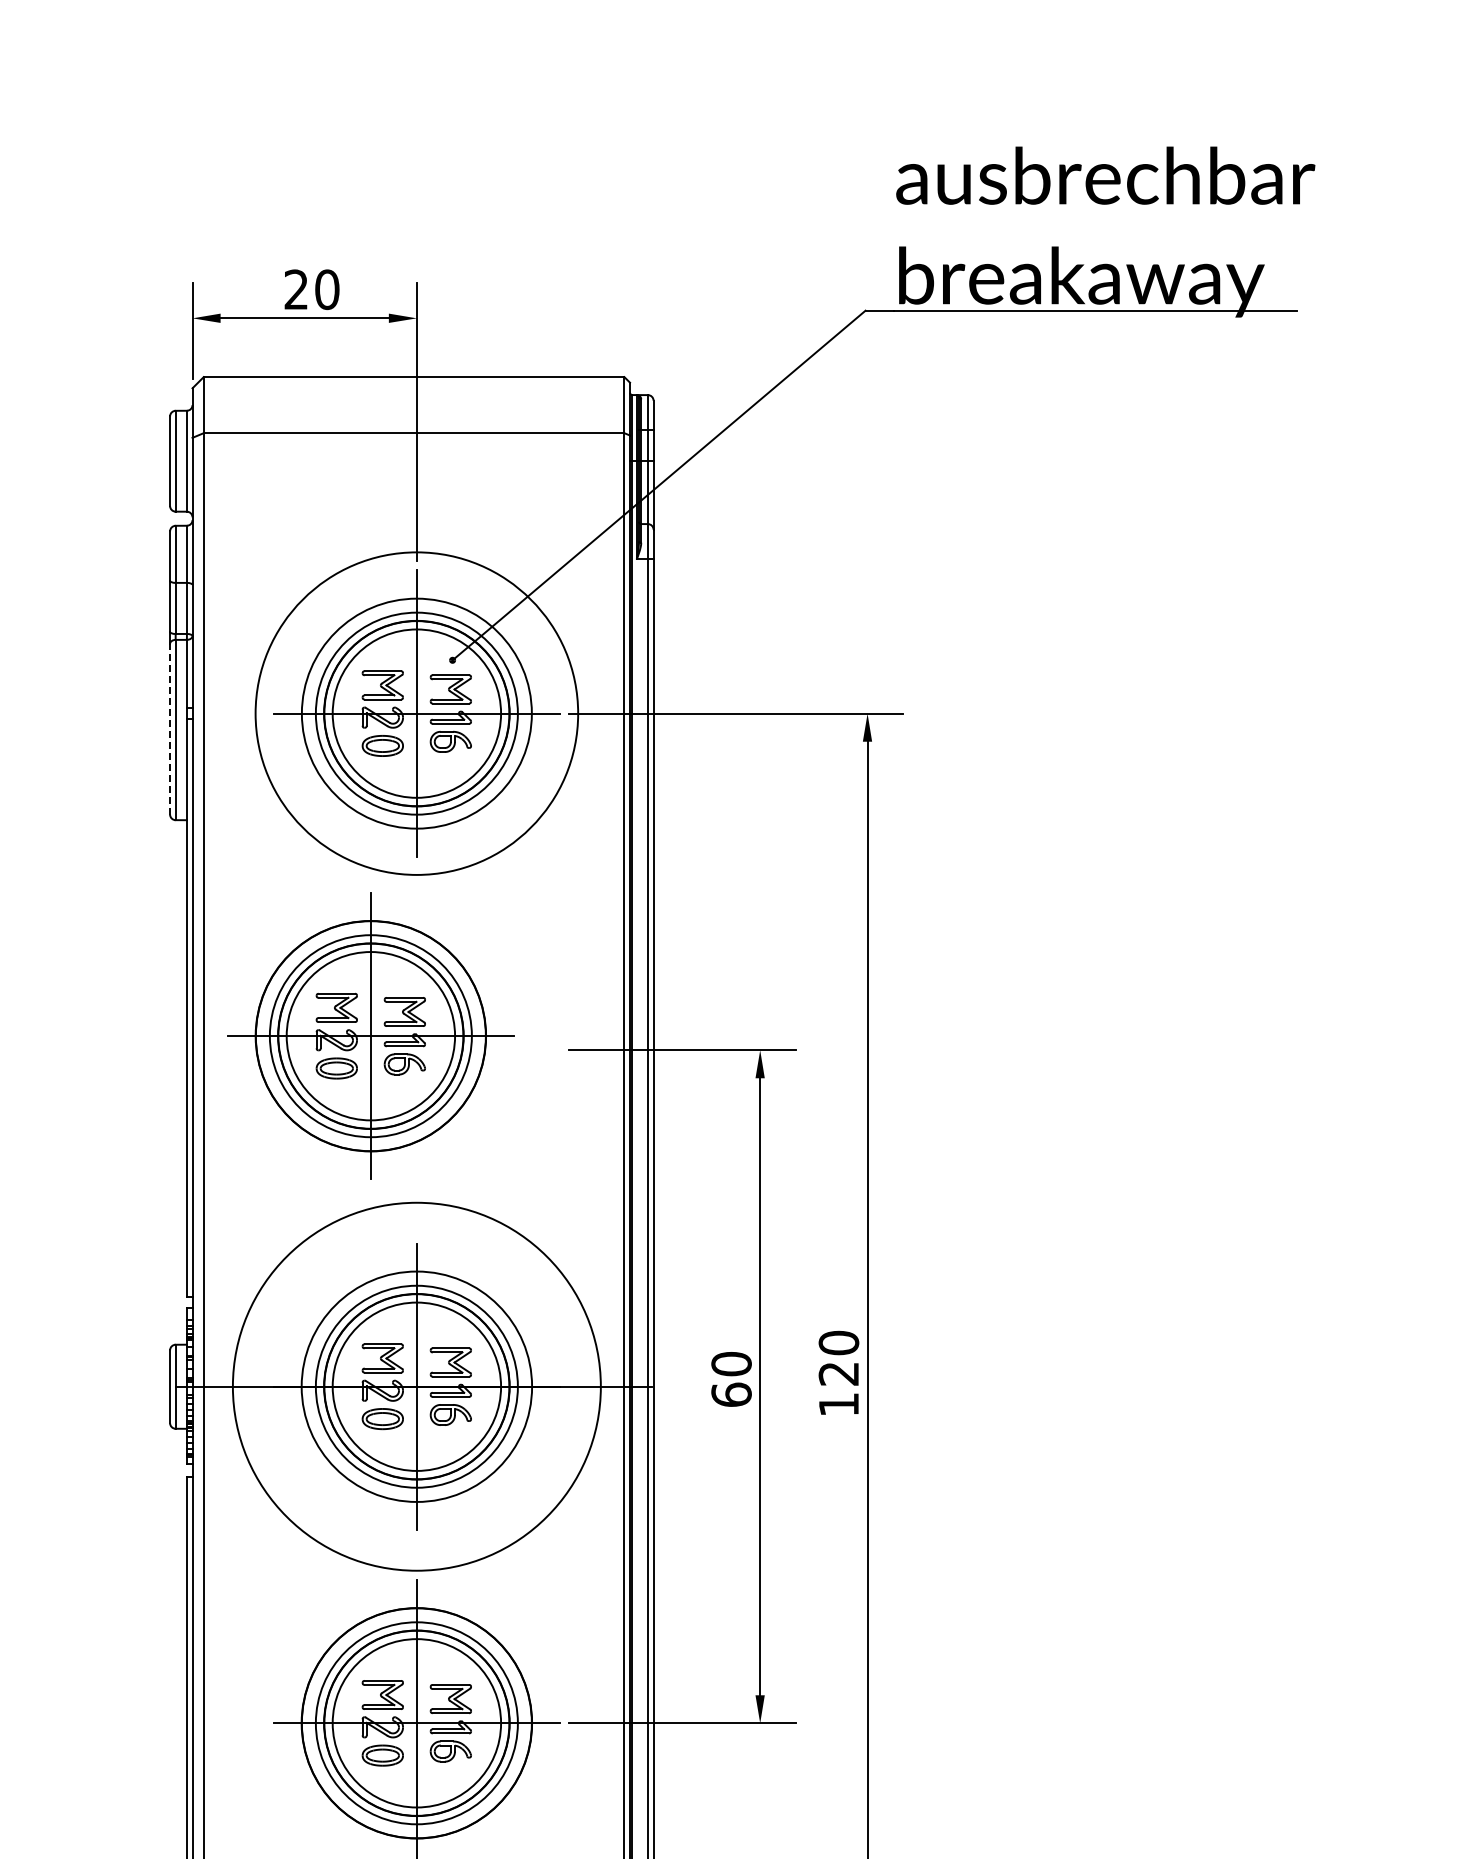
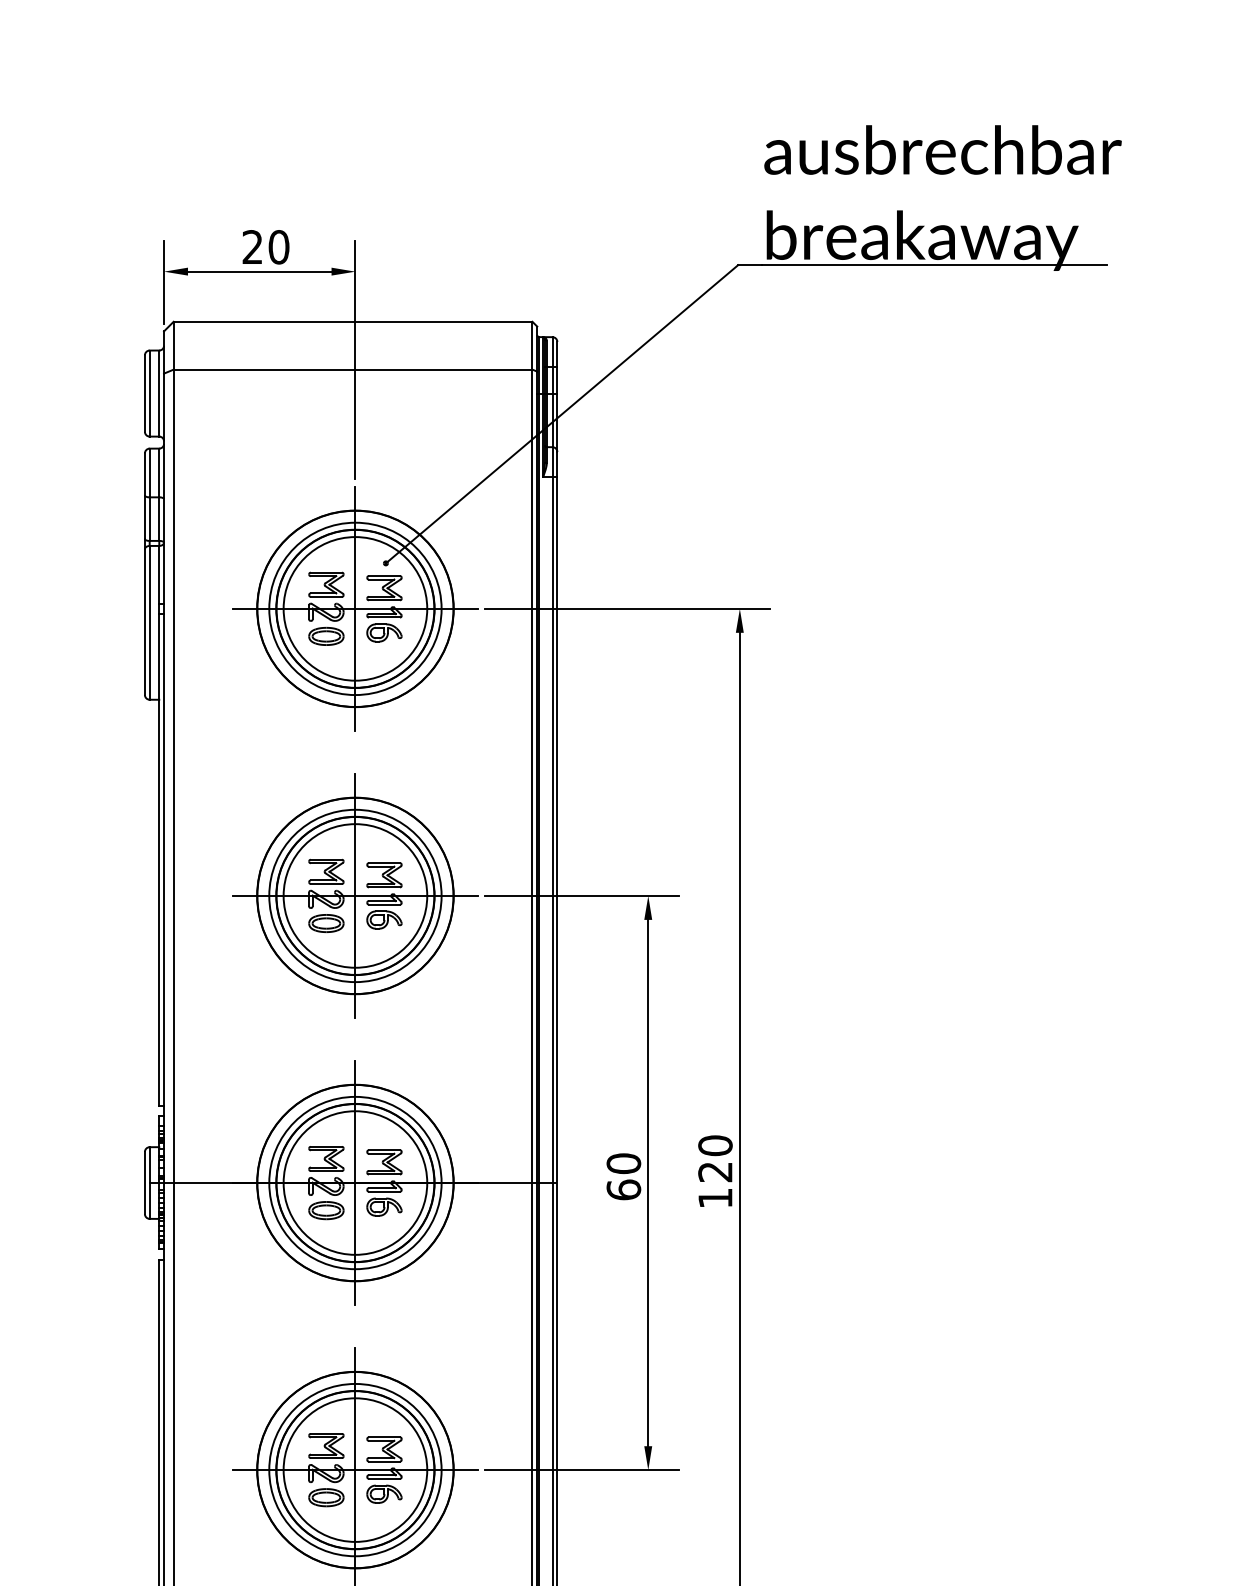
circle: (416, 713) -> (355, 608), size x0.71
line: (170, 728) -> (145, 621), dashed -> solid
part: (370, 1035) -> (355, 895), moved
circle: (416, 1386) -> (355, 1182), size x0.62

